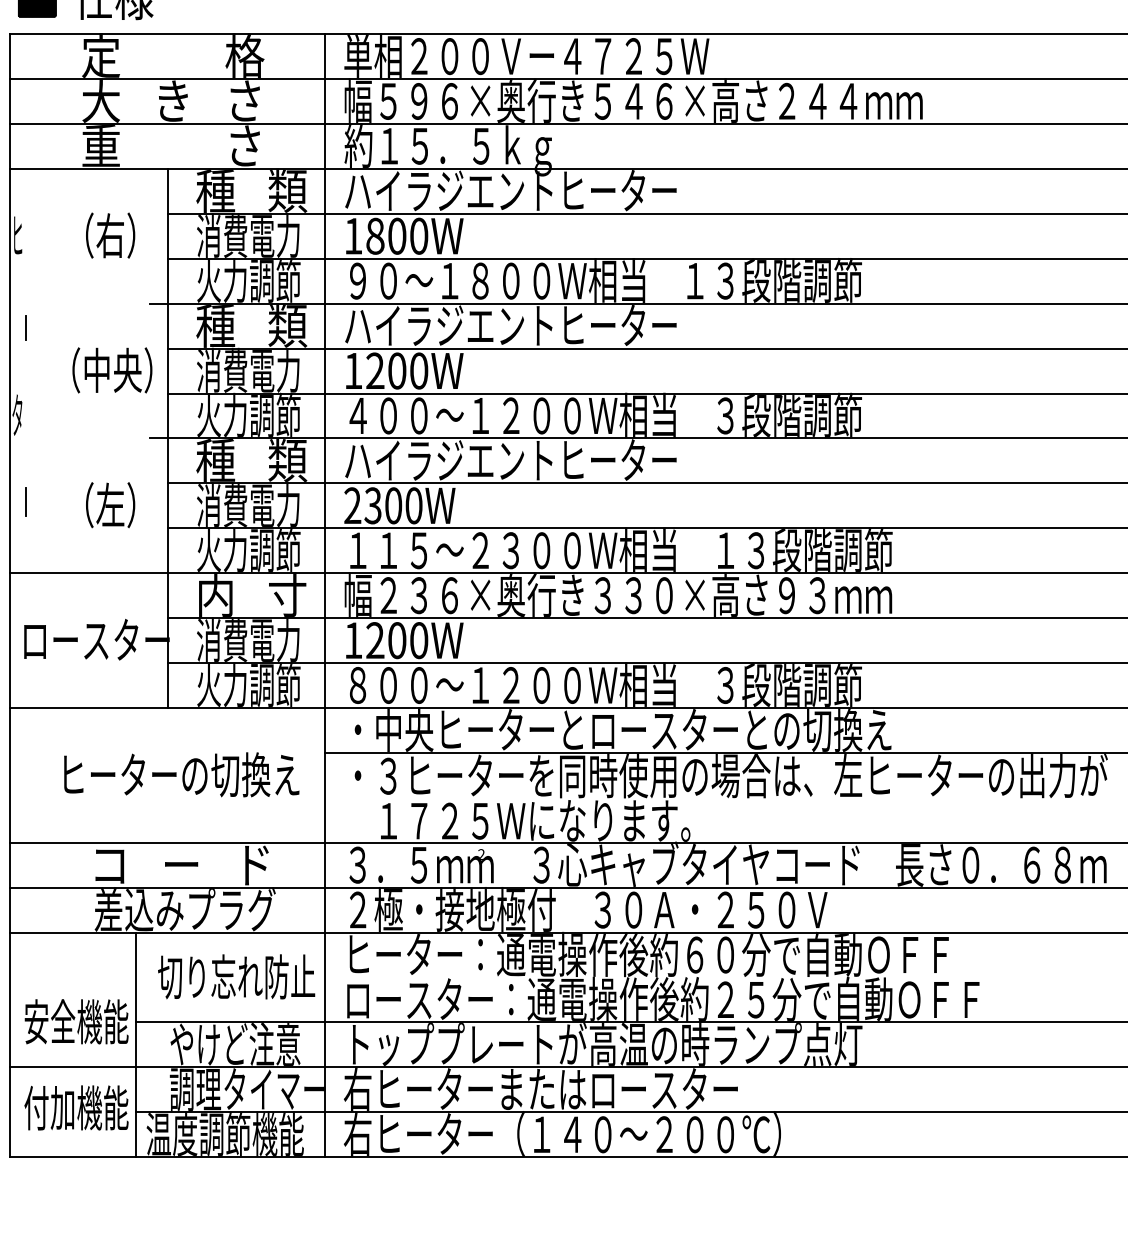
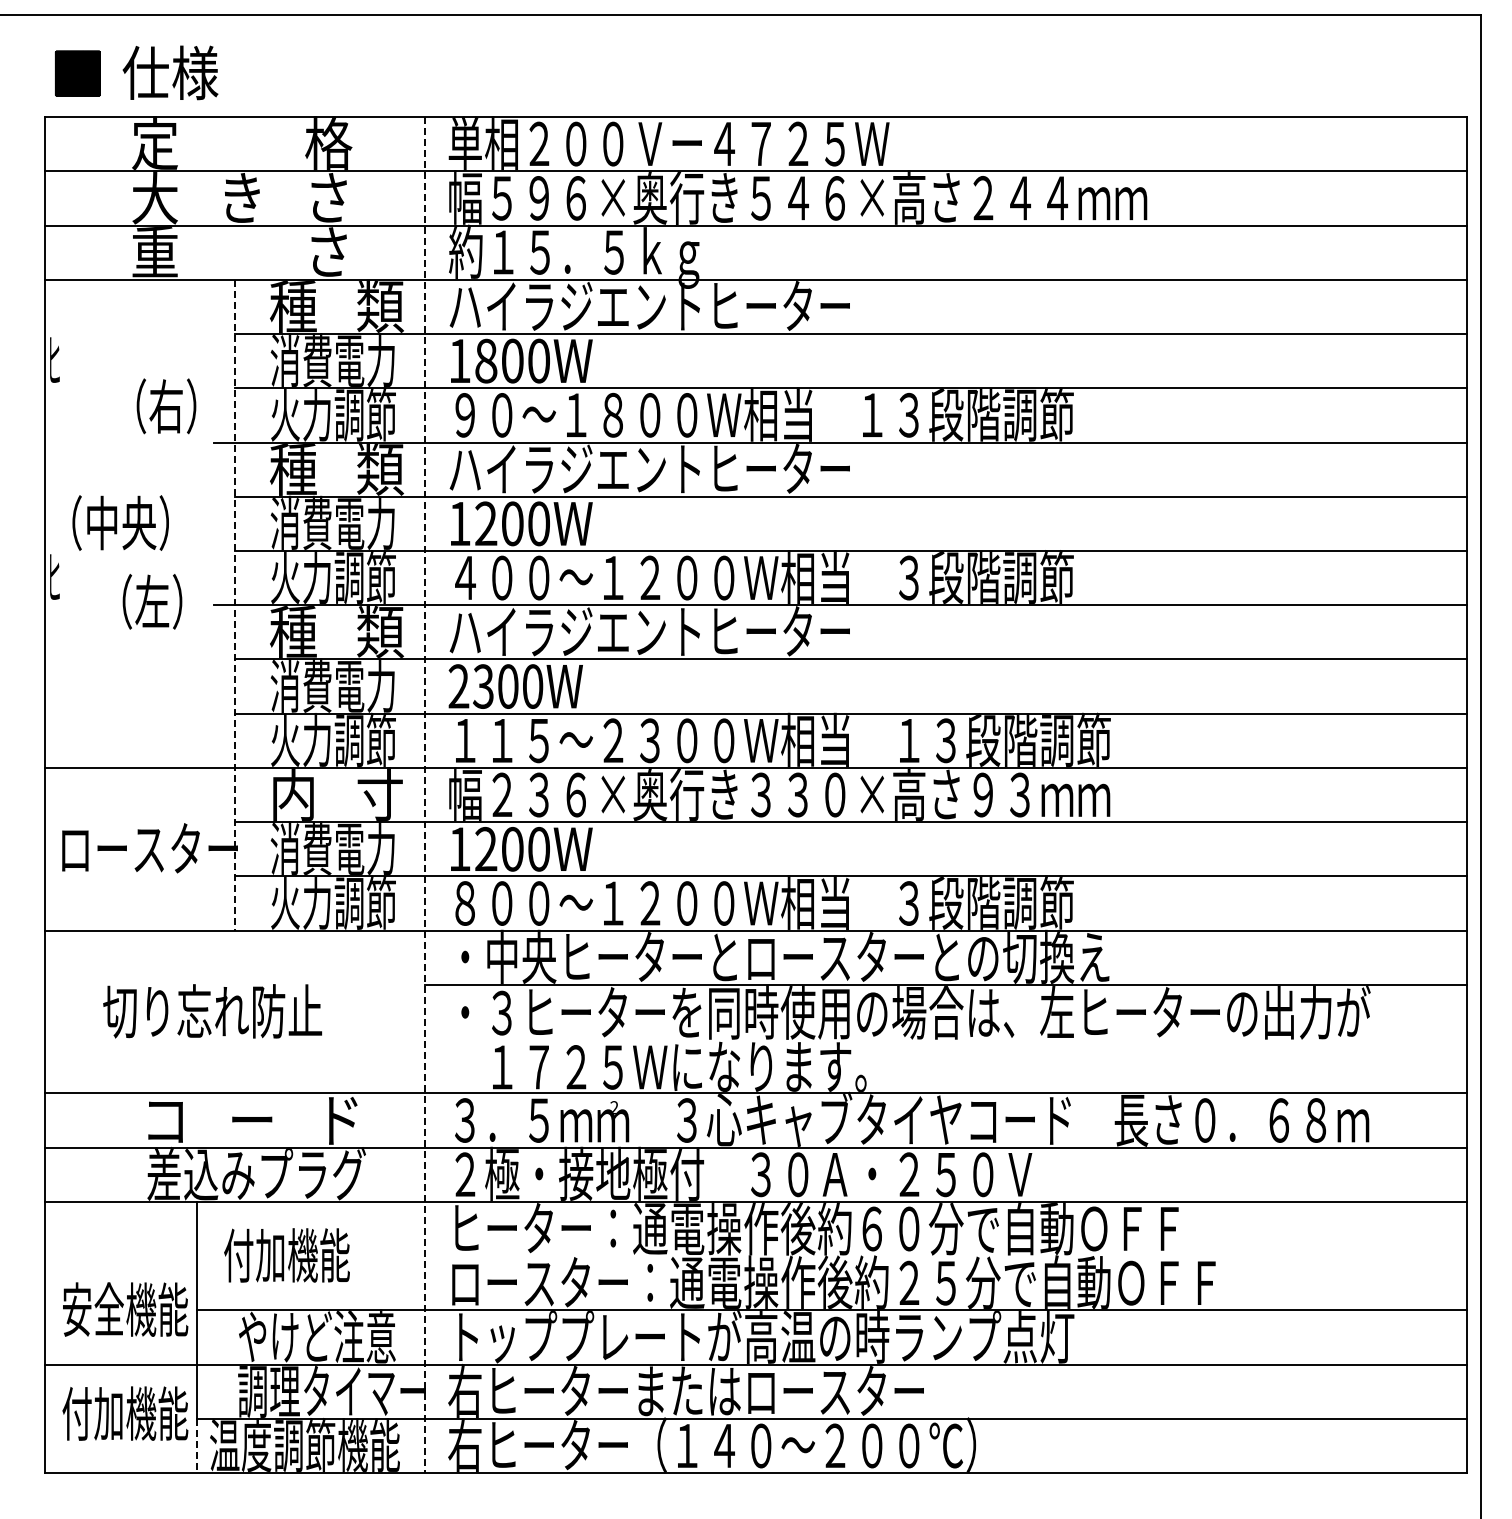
text: (110, 235) -> (166, 406), moved
line: (25, 327) -> (63, 471), removed
text: (112, 369) -> (120, 522), moved
text: (16, 414) -> (53, 576), タ -> ヒ
line: (167, 438) -> (235, 605), solid -> dashed
line: (25, 501) -> (63, 681), removed
text: (110, 504) -> (152, 601), moved
line: (325, 596) -> (425, 795), solid -> dashed
text: (178, 774) -> (248, 1011), ヒーターの切換え -> 切り忘れ防止
text: (236, 976) -> (318, 1255), 切り忘れ防止 -> 付加機能
line: (136, 1135) -> (197, 1446), solid -> dashed

